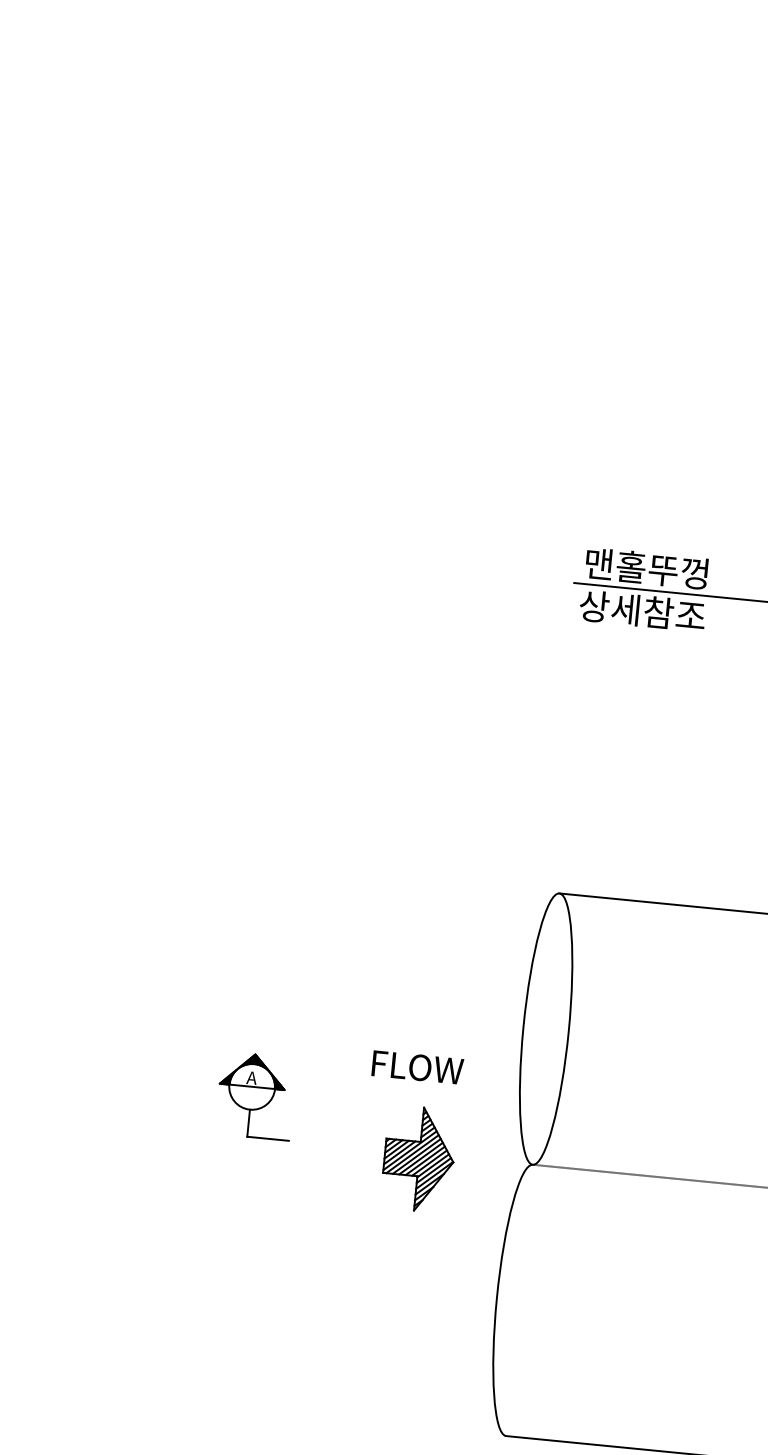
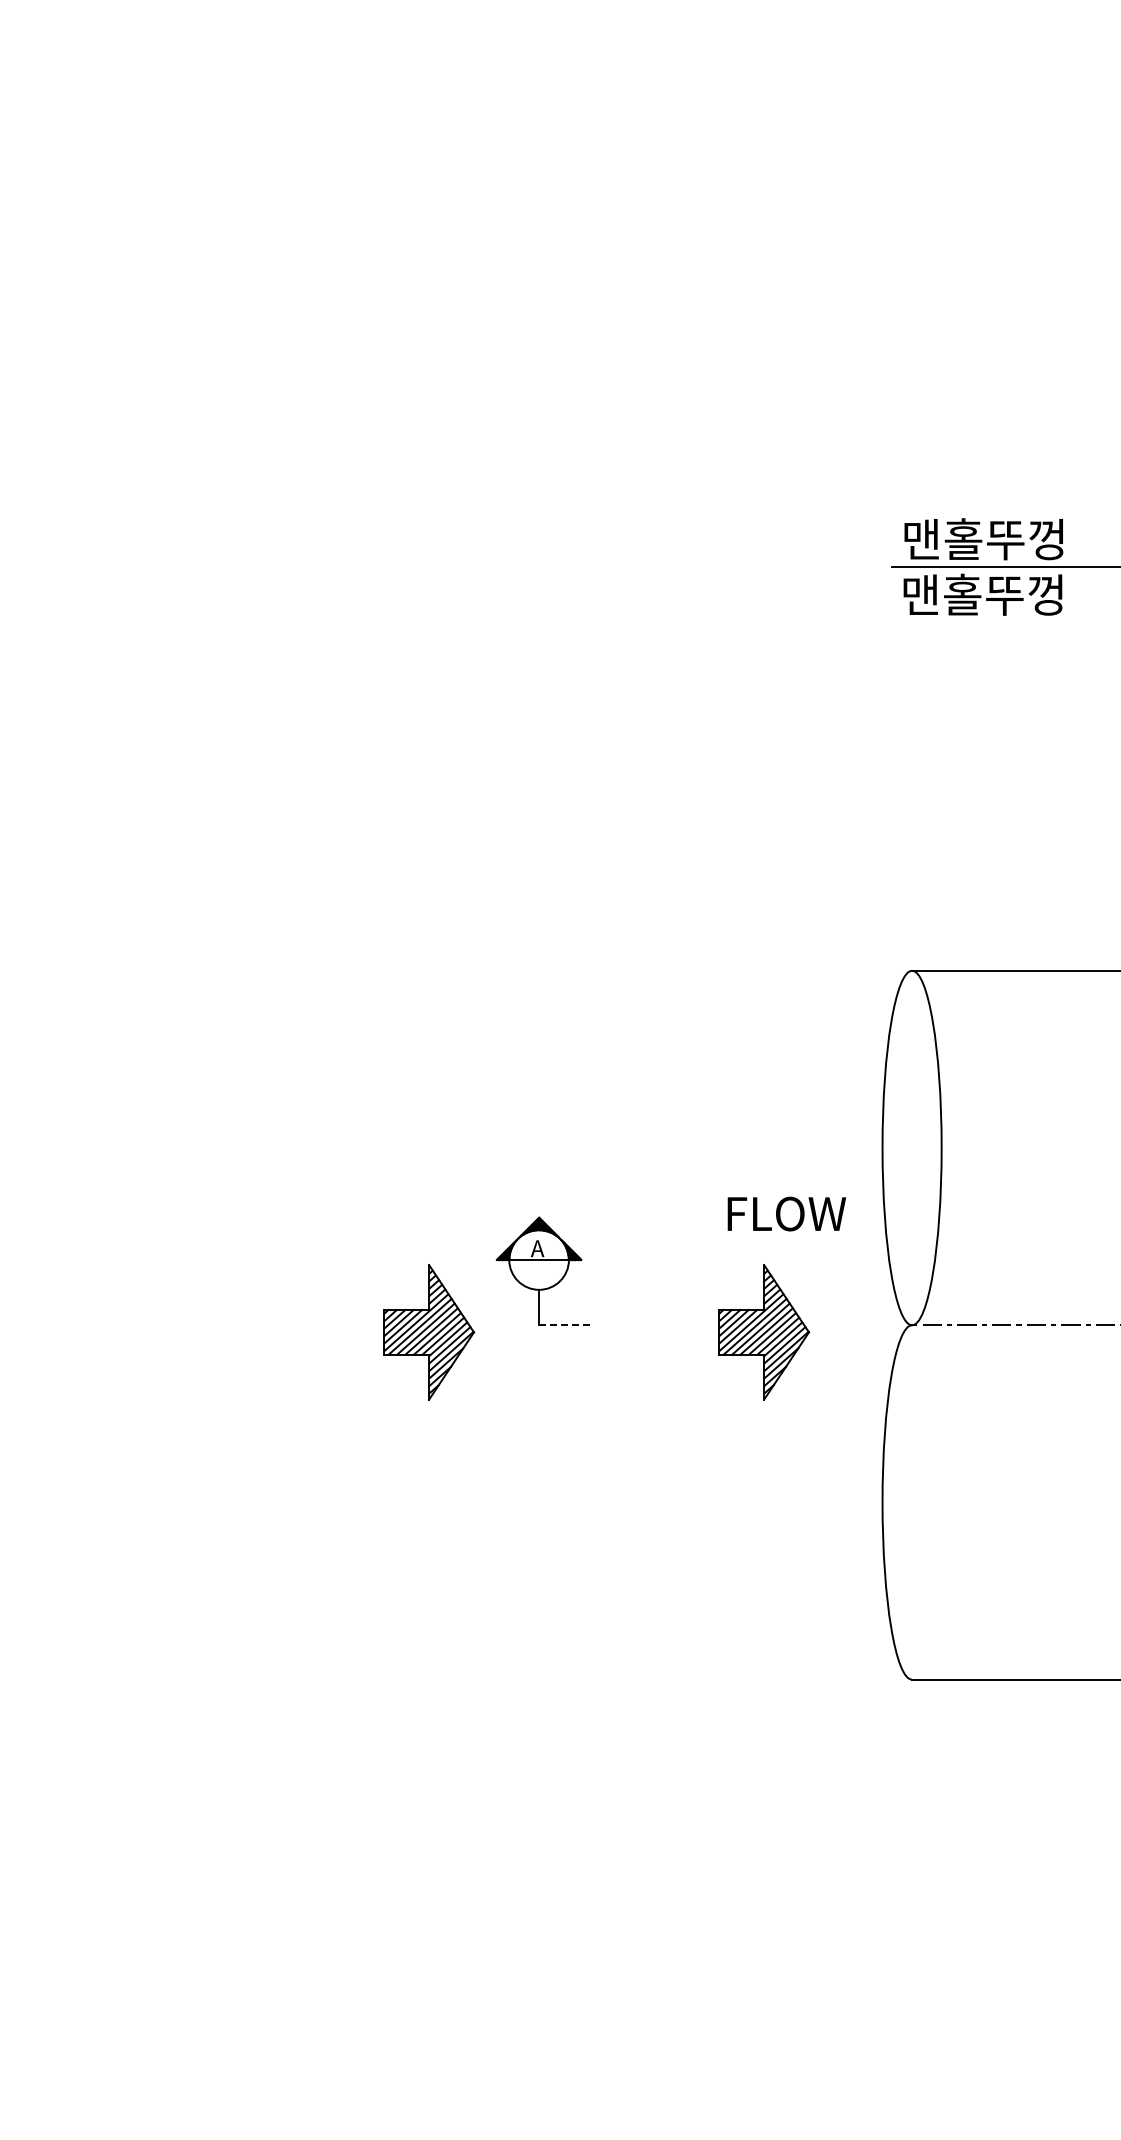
text: (642, 610) -> (983, 594), 상세참조 -> 맨홀뚜껑
text: (417, 1067) -> (786, 1213), moved
part: (162, 1134) -> (429, 1332), added
line: (268, 1139) -> (566, 1325), solid -> dashed

